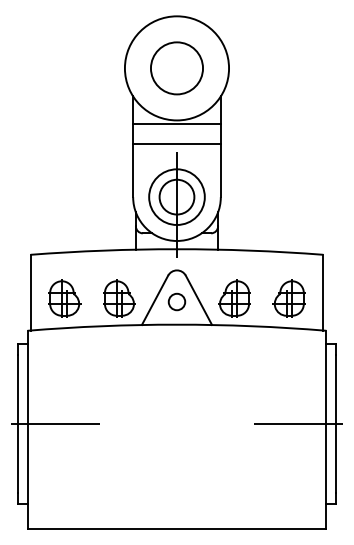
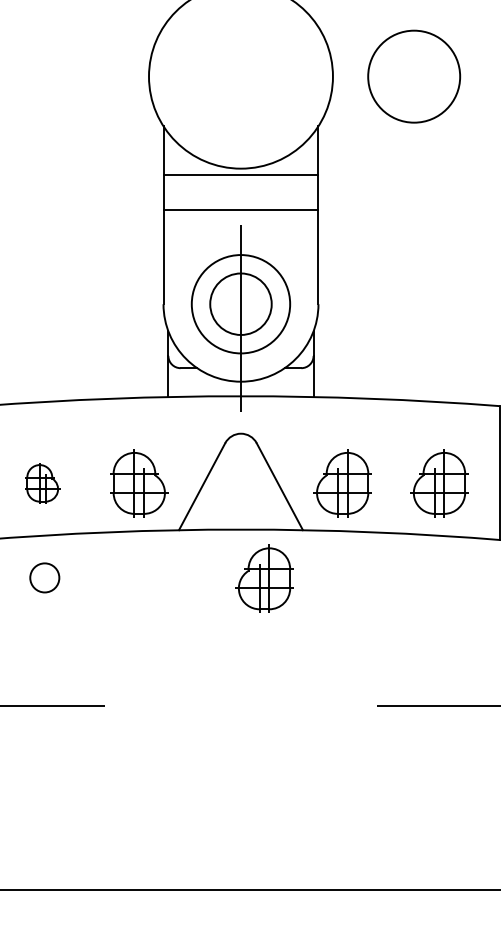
circle: (176, 68) -> (413, 76), moved
part: (64, 298) -> (42, 483), size x0.6
circle: (176, 301) -> (43, 577), moved
part: (189, 352) -> (263, 578), added

